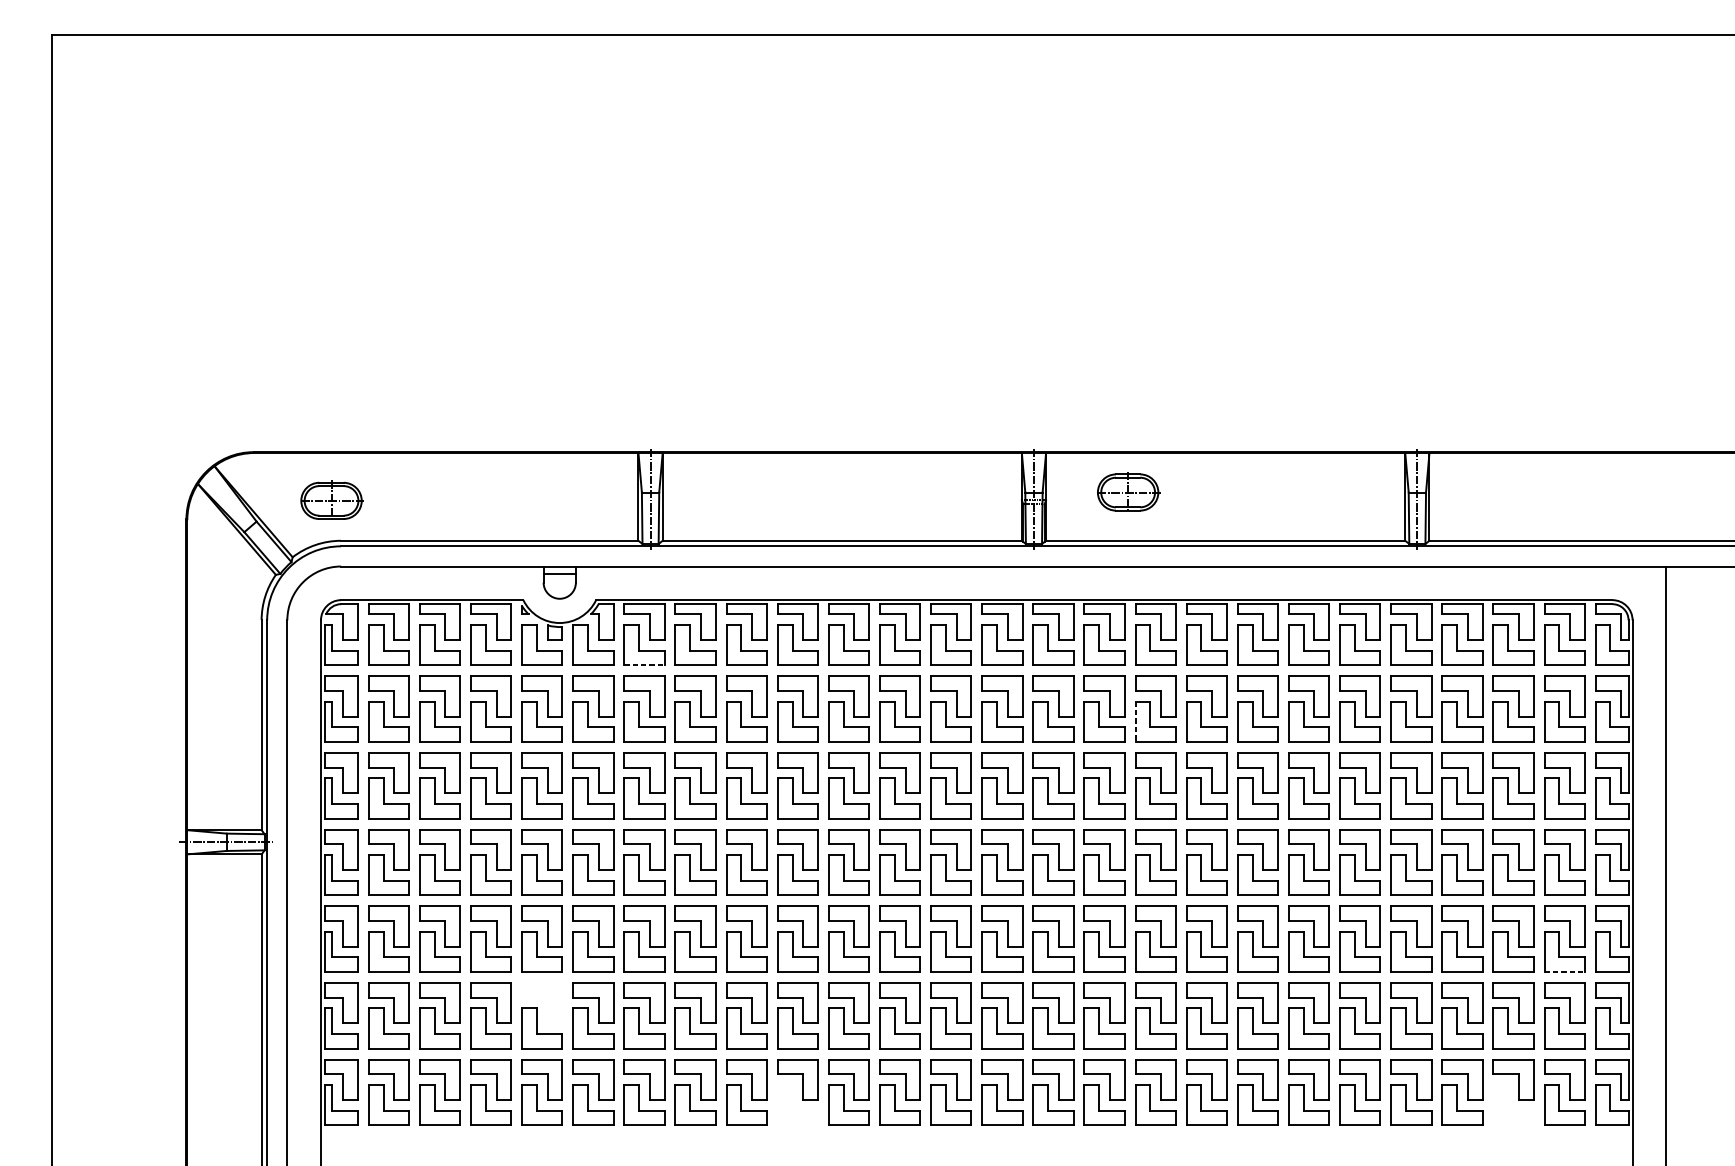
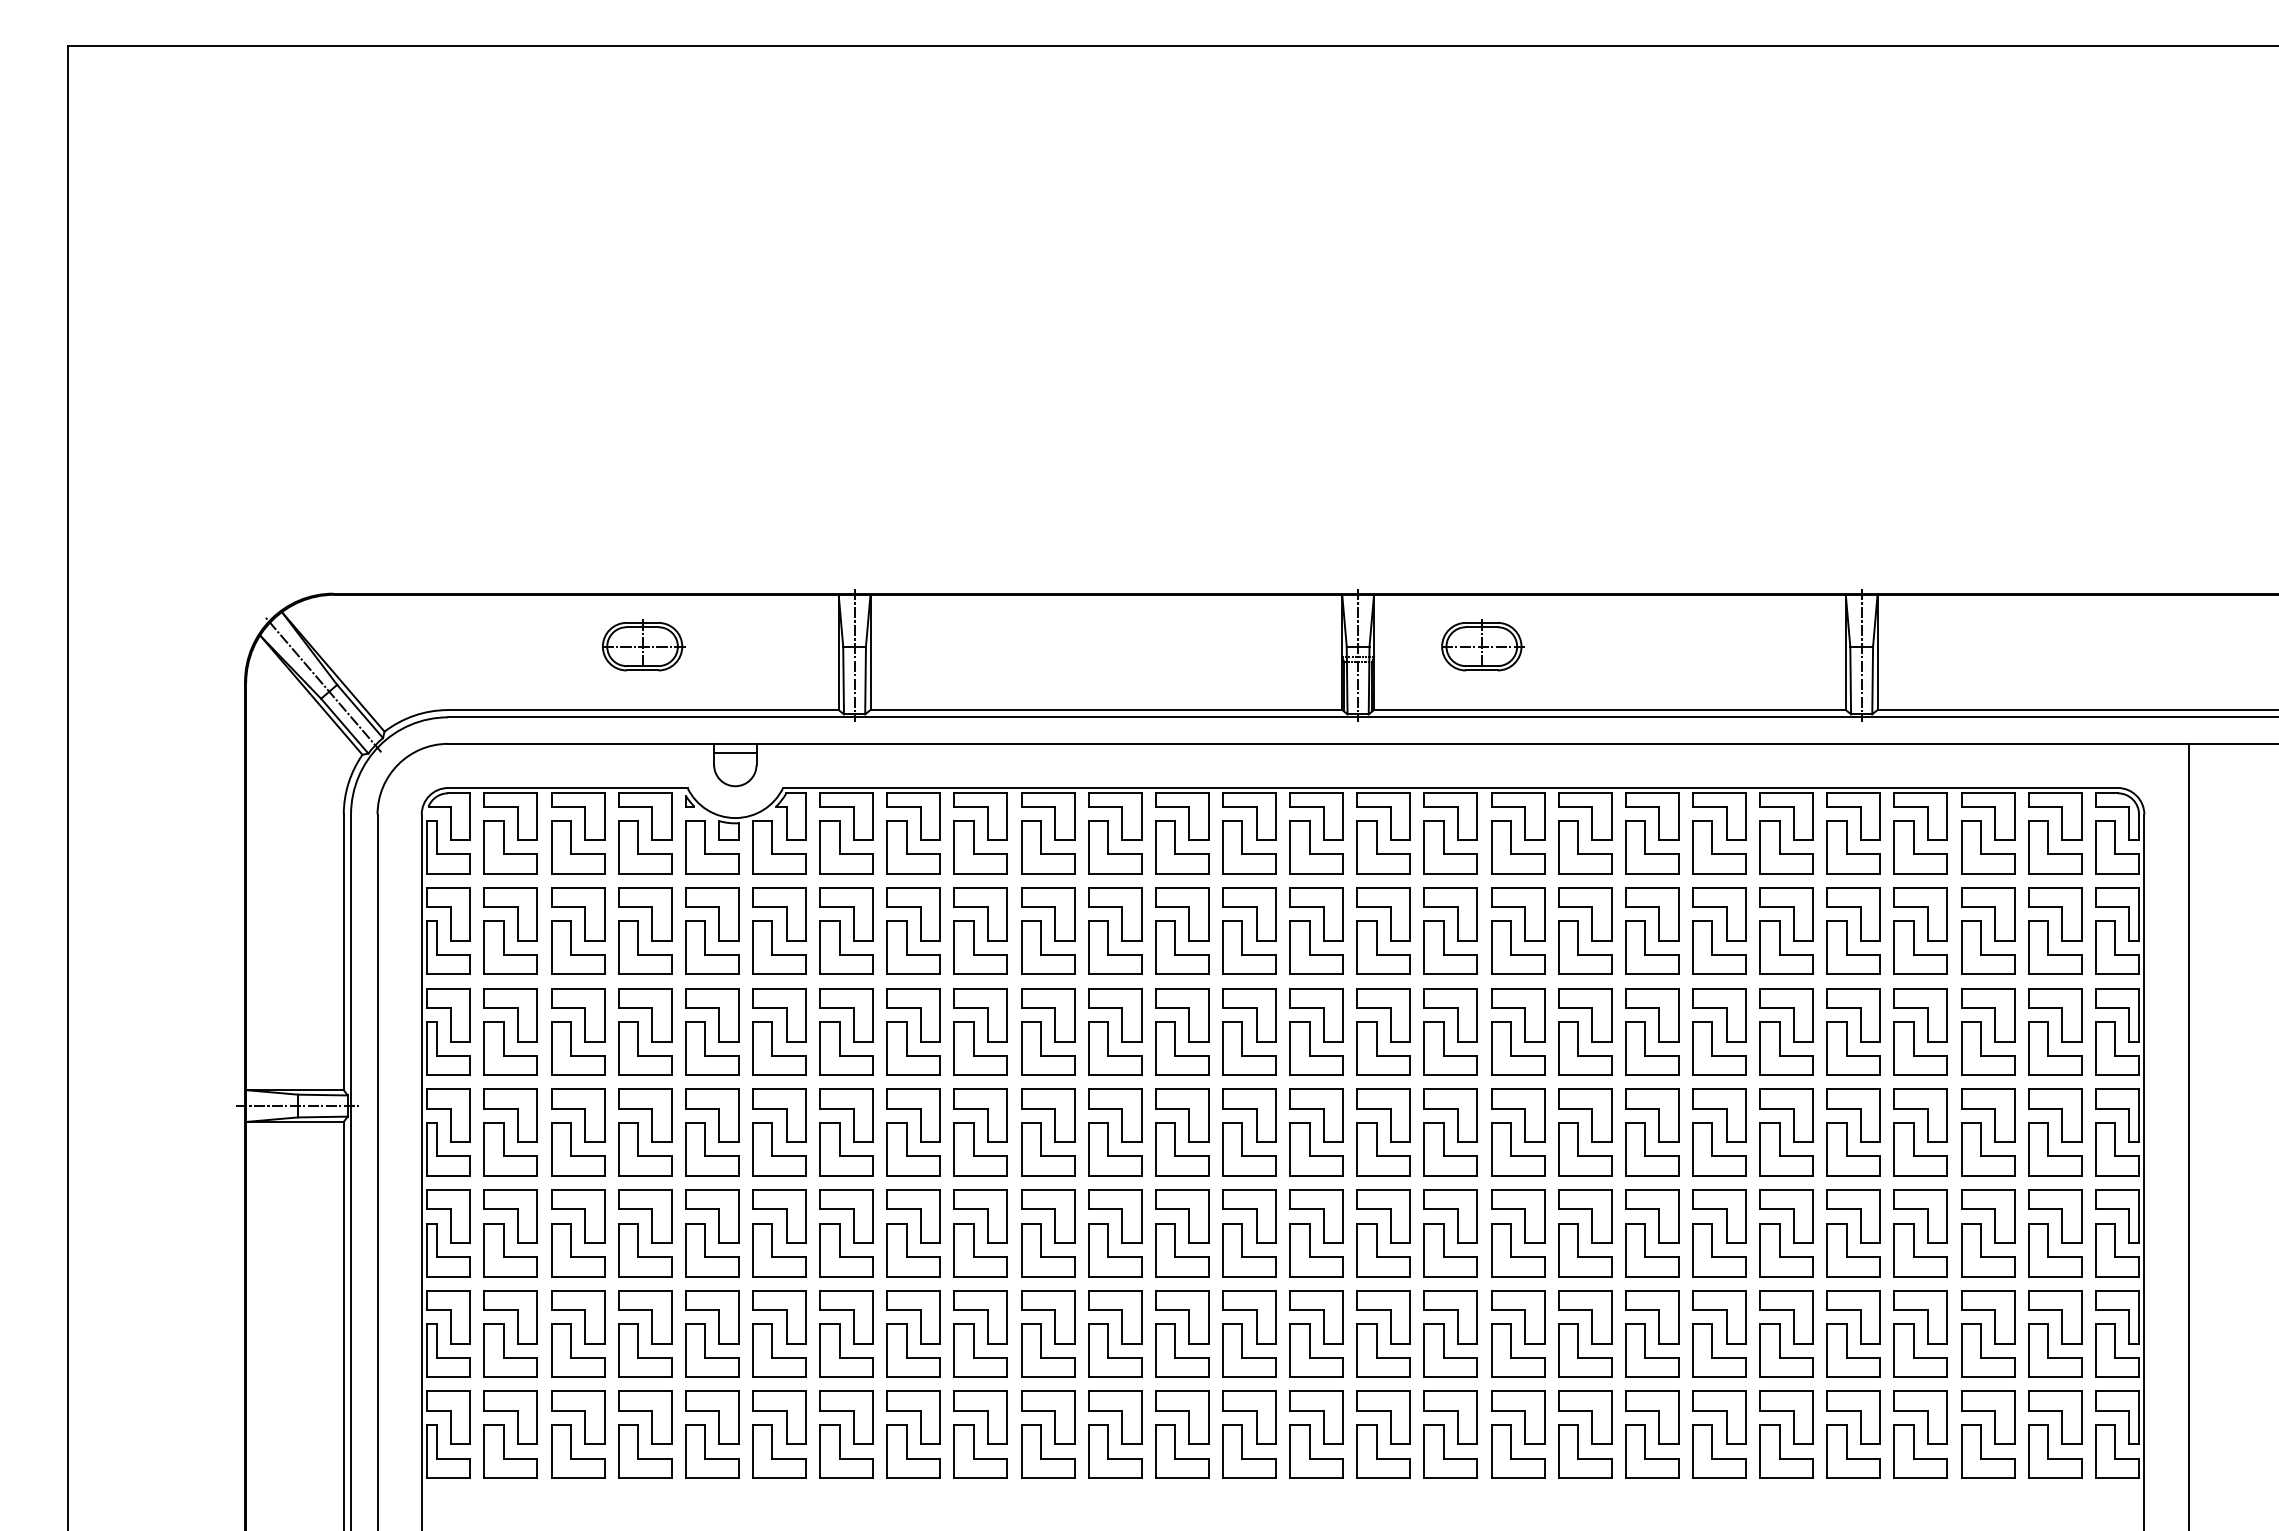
part: (332, 500) -> (643, 645), moved
line: (246, 521) -> (323, 684), added
line: (644, 665) -> (846, 873), dashed -> solid
line: (1135, 721) -> (1491, 947), dashed -> solid
line: (1564, 972) -> (2055, 1276), dashed -> solid
part: (542, 1003) -> (712, 1317), added
part: (792, 1105) -> (1041, 1451), added
part: (1508, 1105) -> (1981, 1451), added

